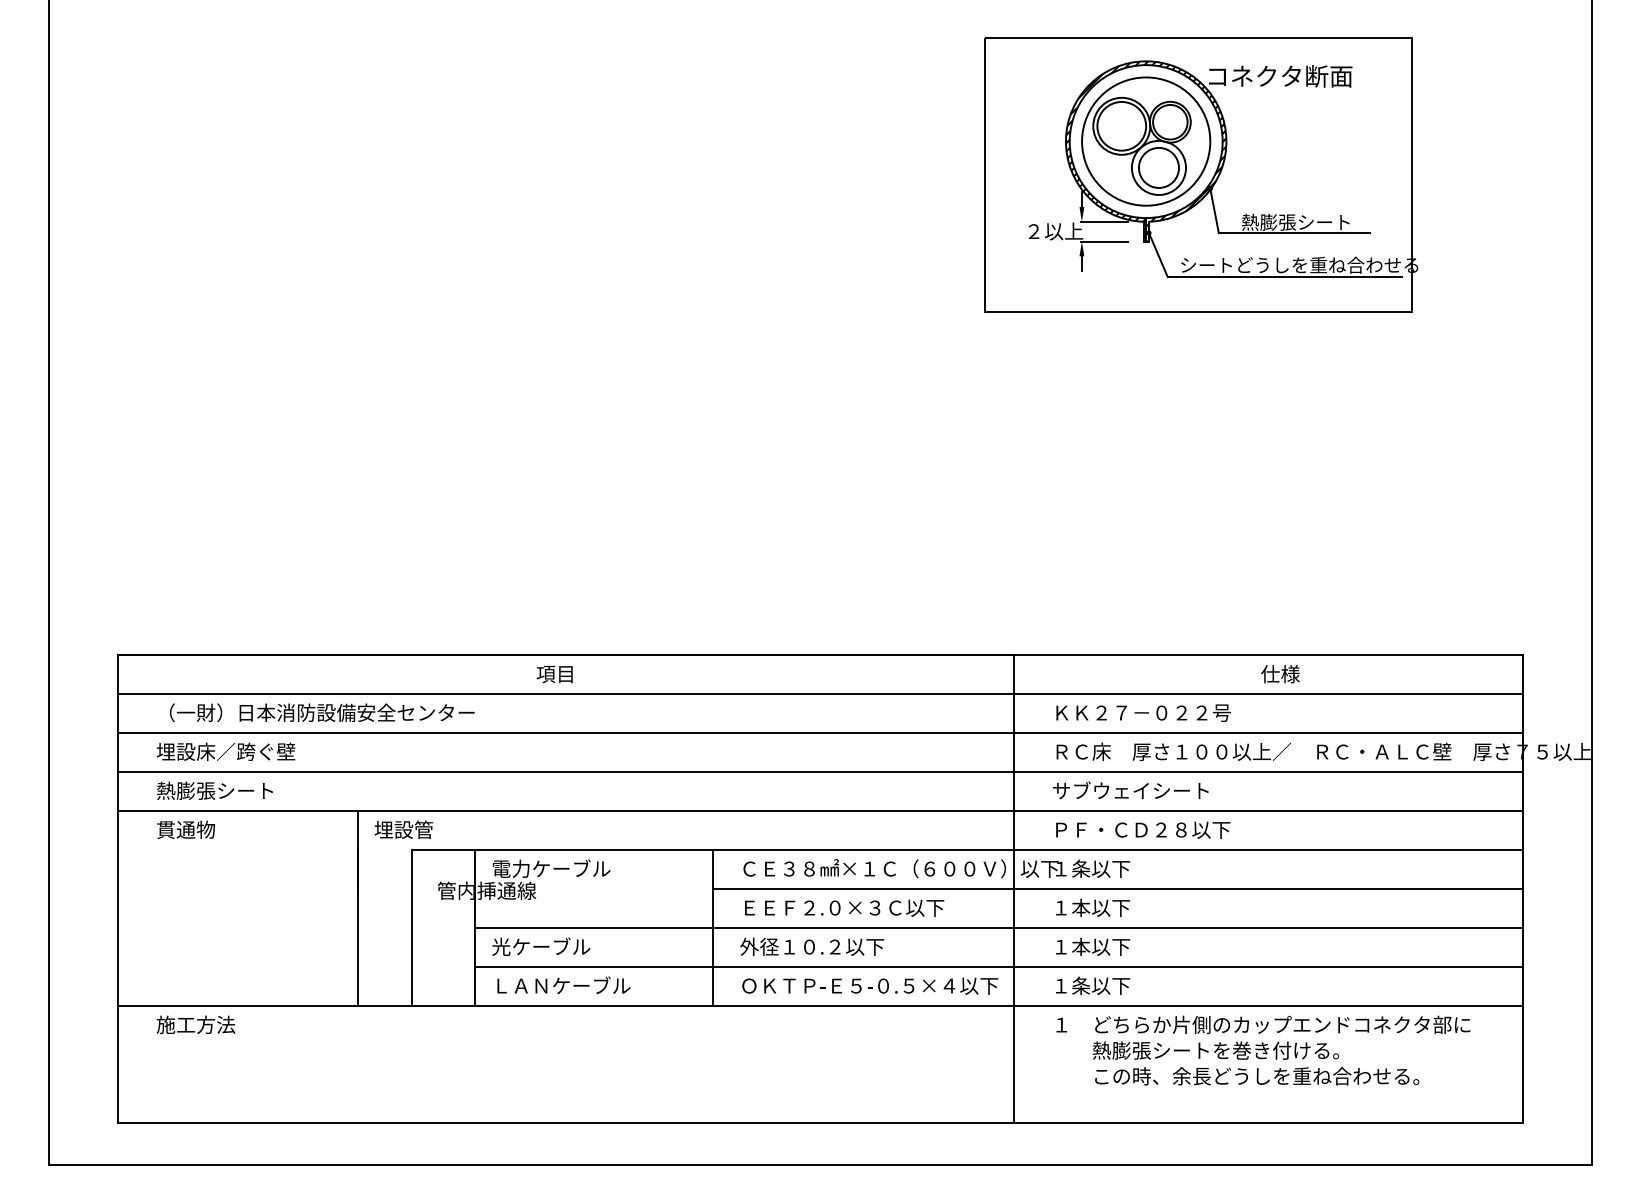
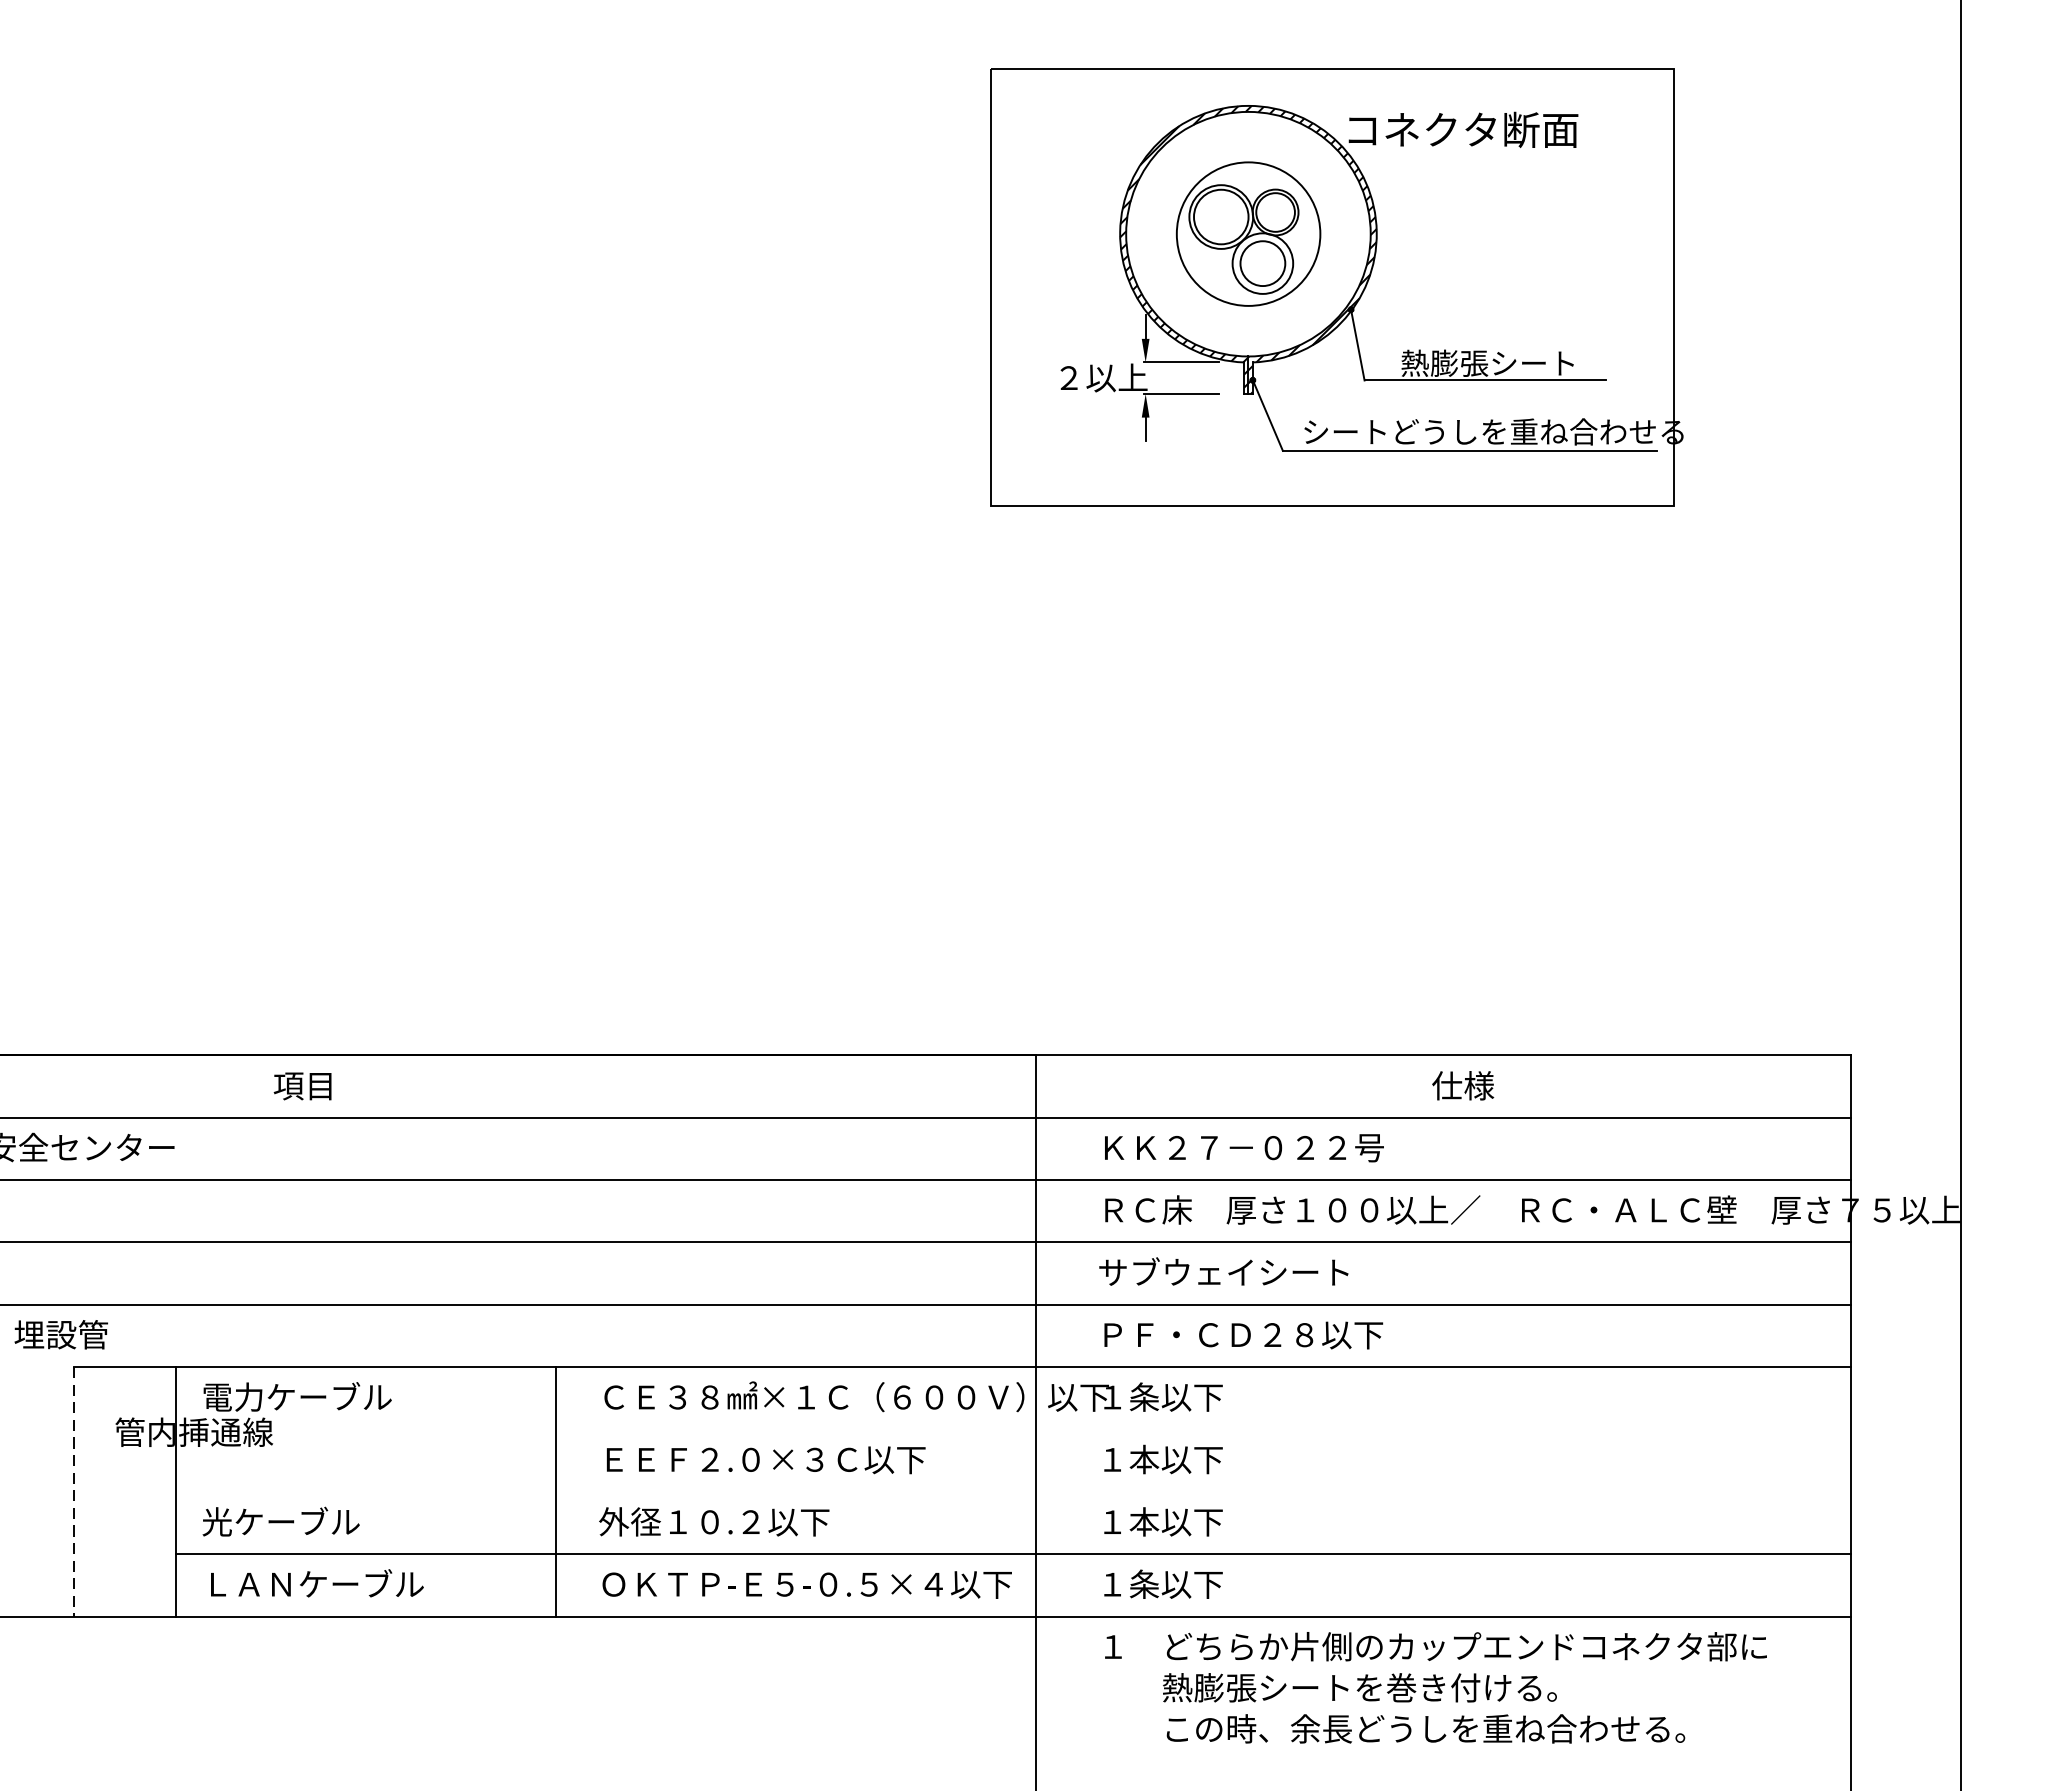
part: (1146, 141) -> (1248, 234), size x0.7
line: (1117, 889) -> (1202, 1430), removed
line: (411, 928) -> (73, 1492), solid -> dashed
line: (999, 928) -> (1013, 1492), removed

